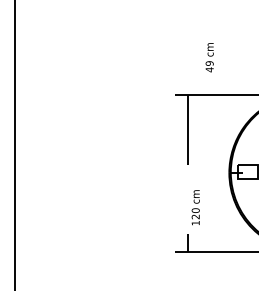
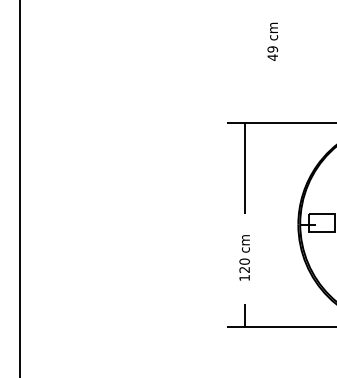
text: (209, 57) -> (272, 41), moved
text: (195, 207) -> (244, 257), moved

